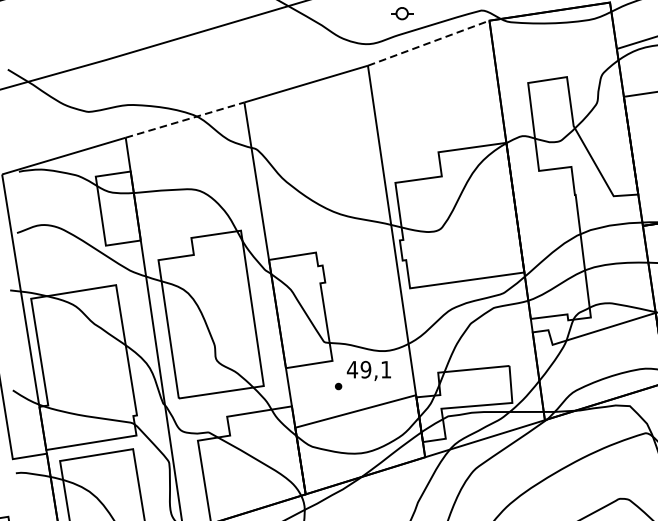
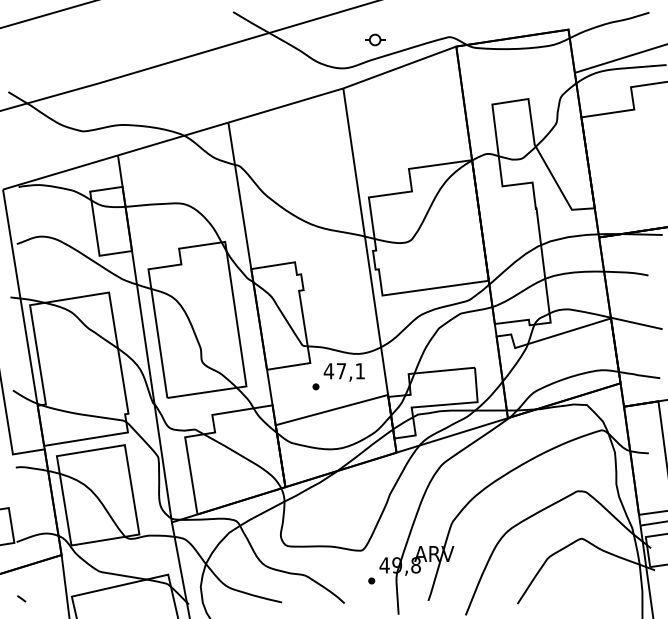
line: (429, 43) -> (400, 67), dashed -> solid
line: (185, 120) -> (173, 139), dashed -> solid
text: (366, 370) -> (341, 371), 49,1 -> 47,1

